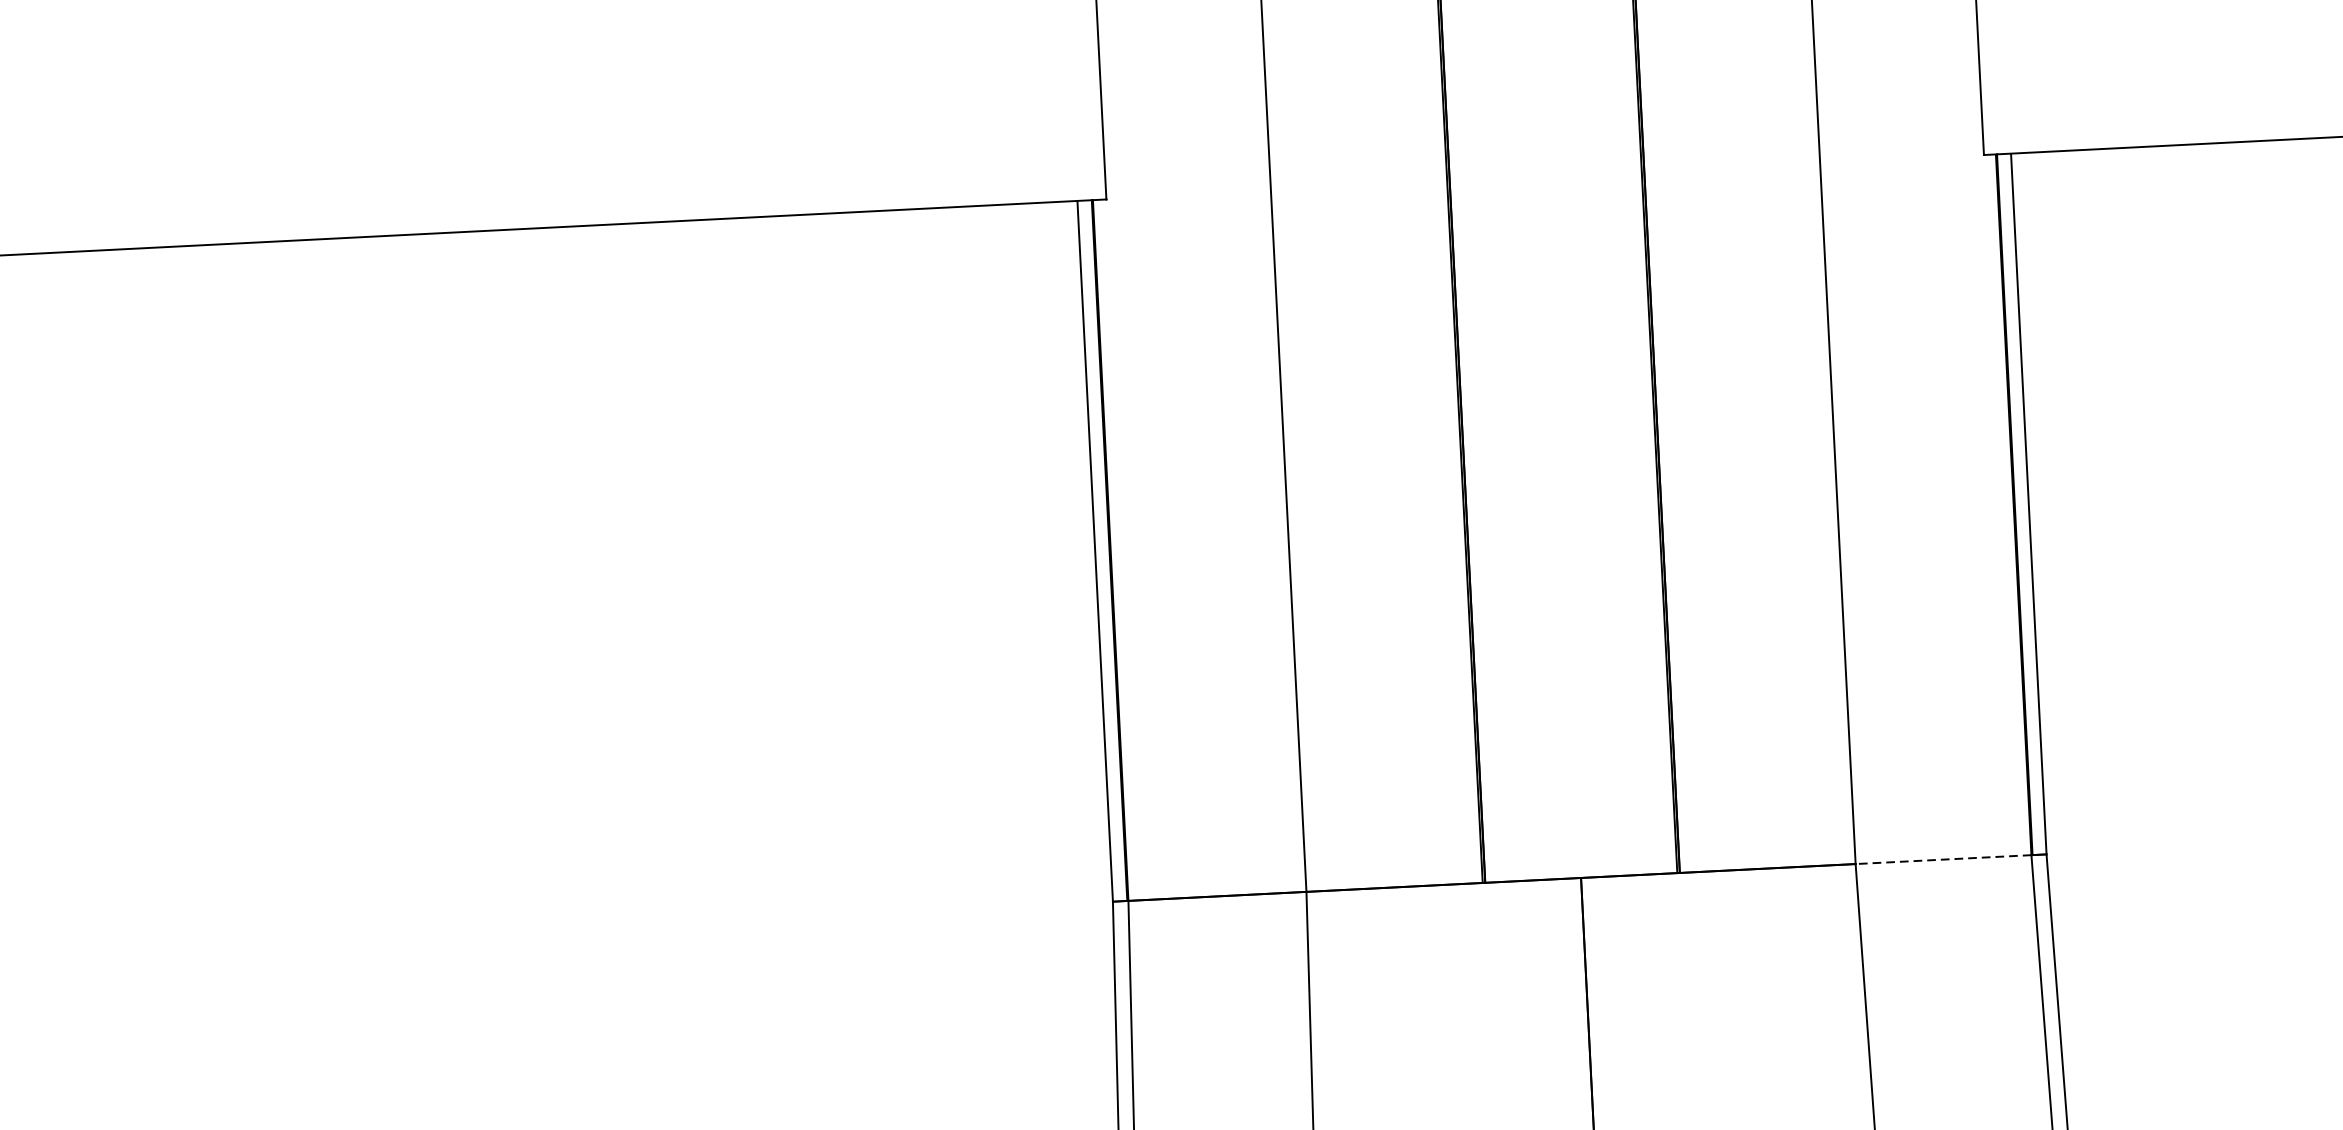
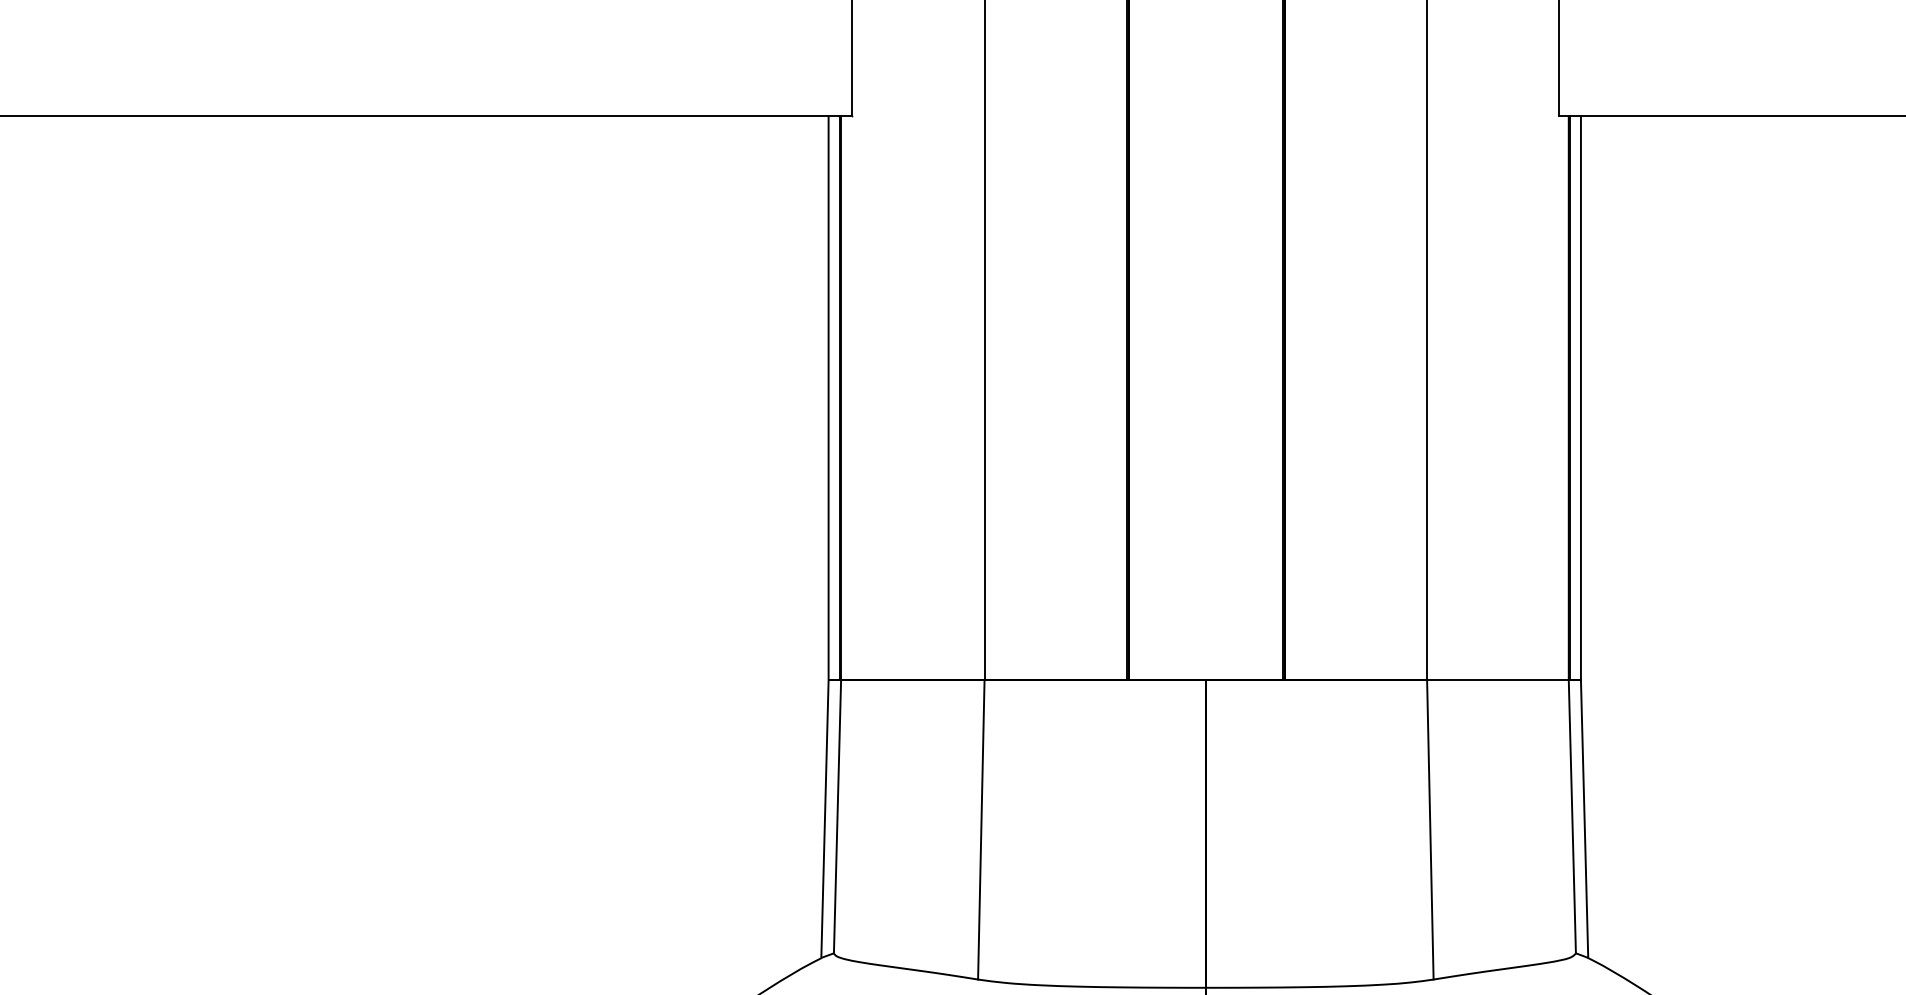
line: (1942, 859) -> (1497, 680), dashed -> solid

